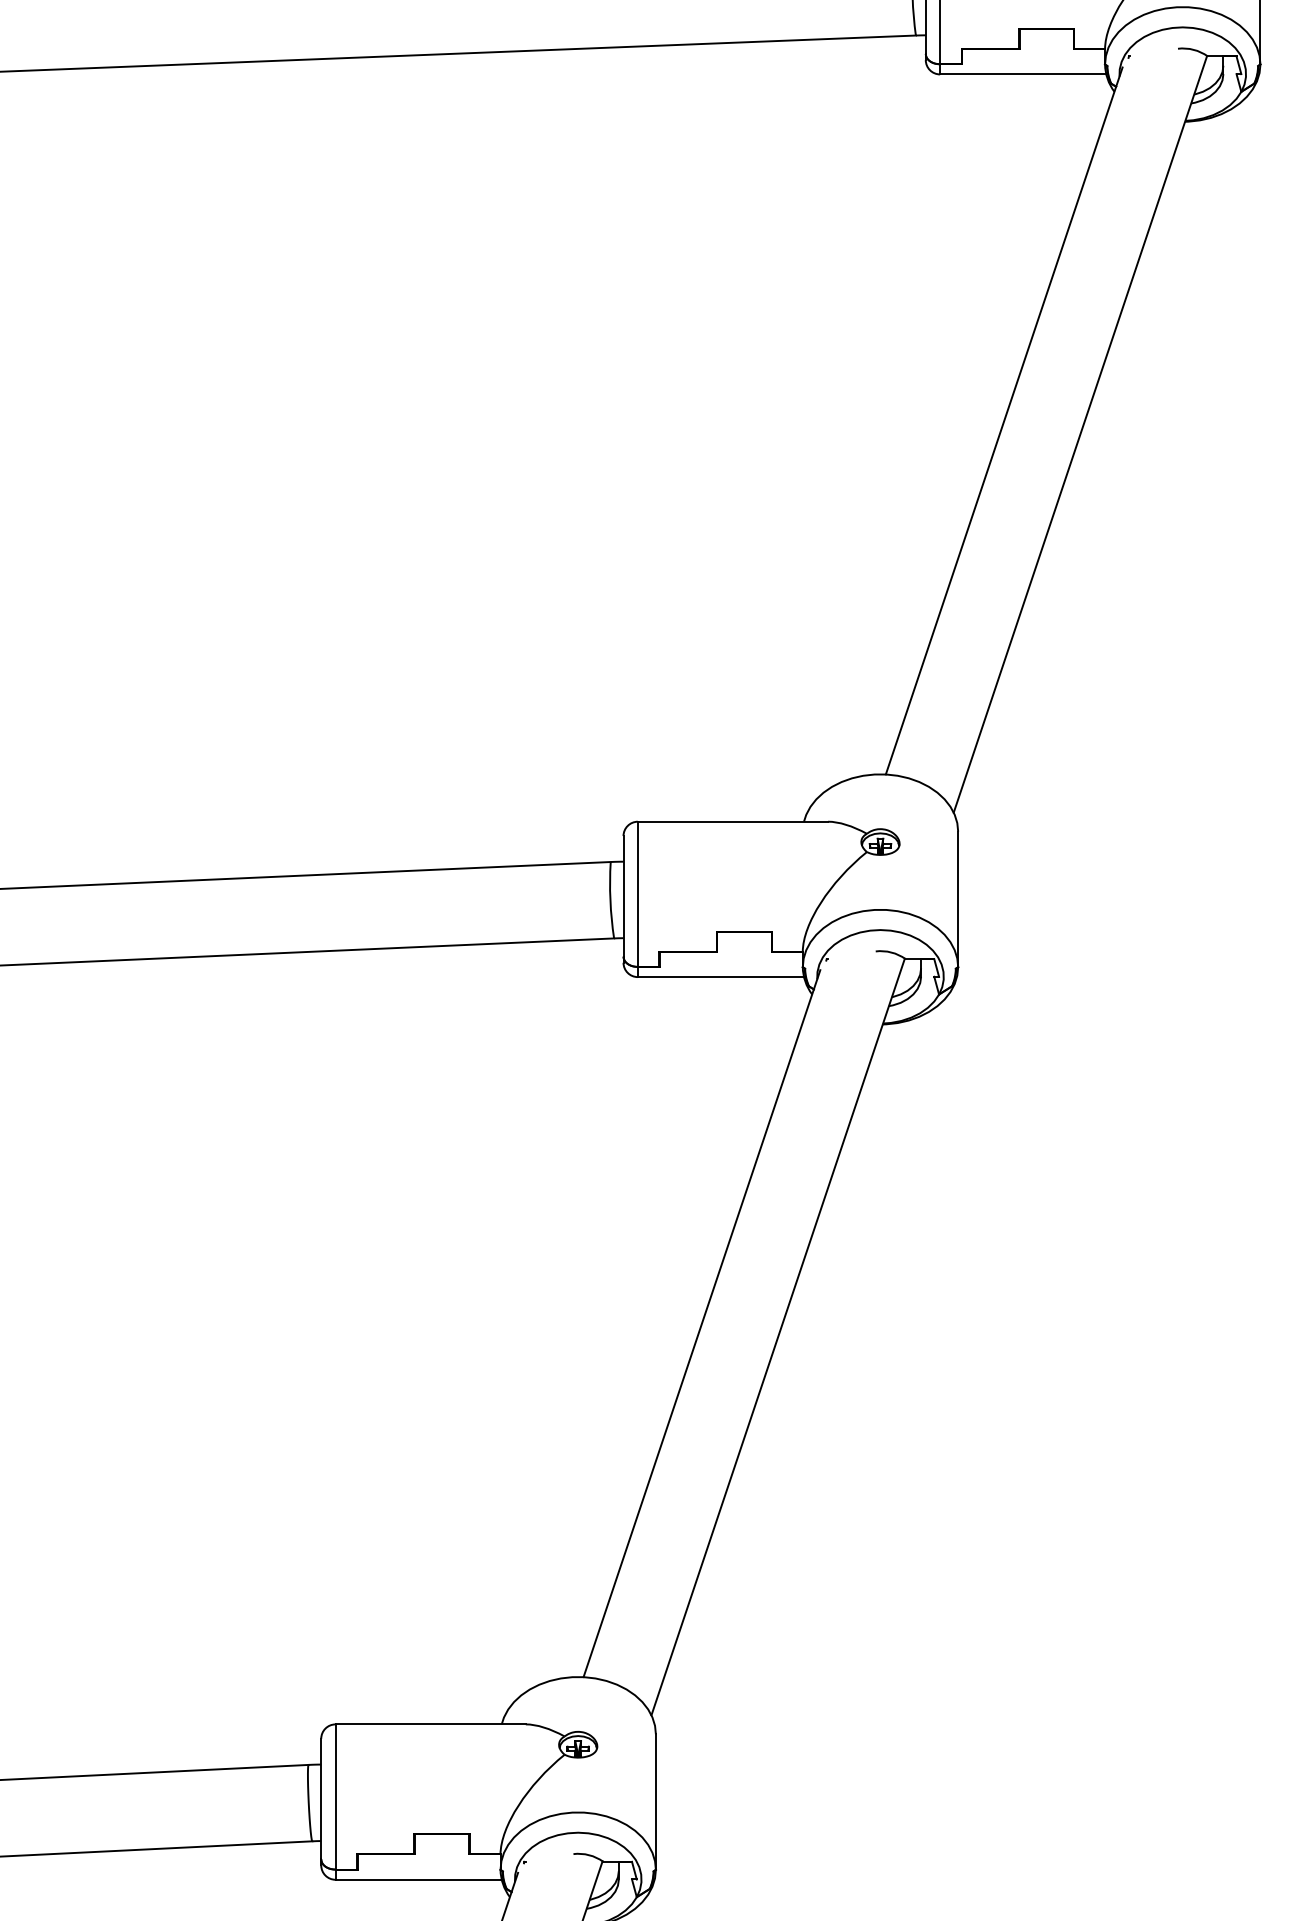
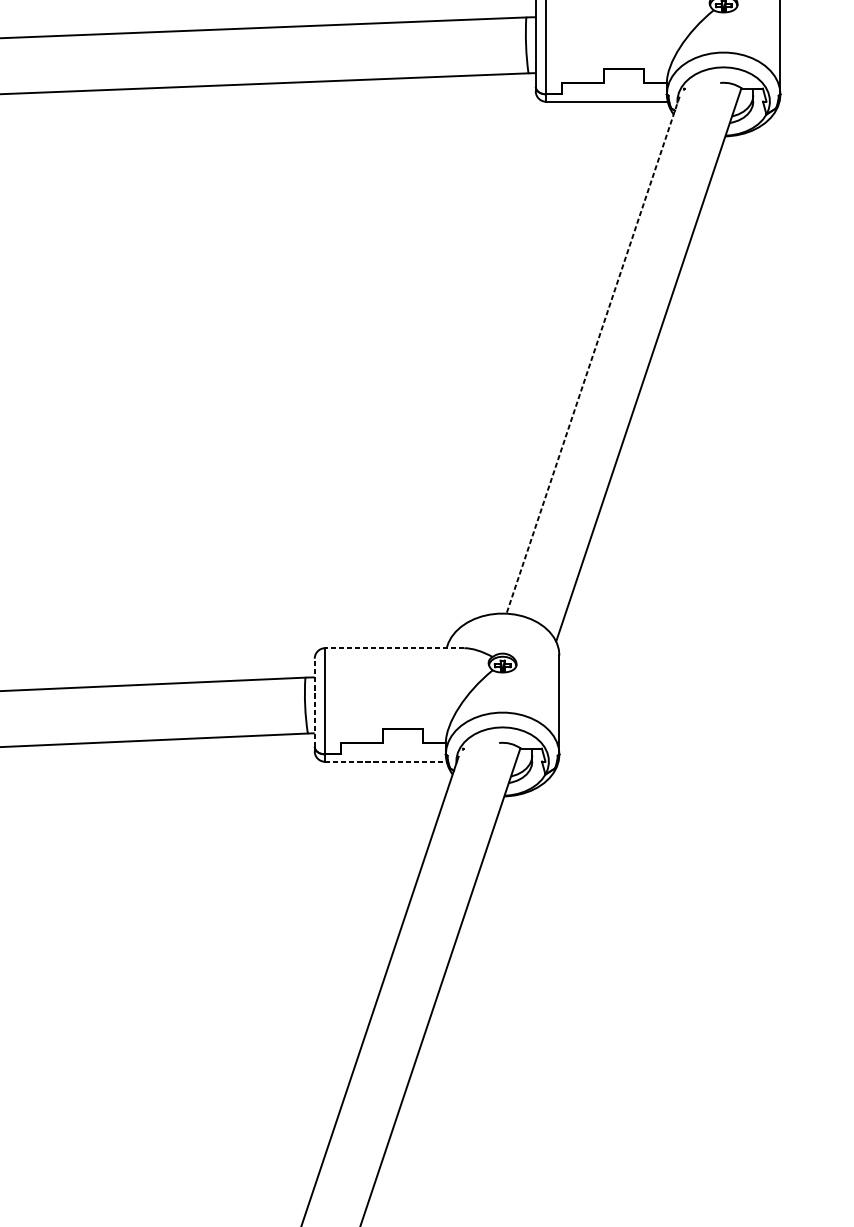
line: (1004, 421) -> (593, 355), solid -> dashed
line: (732, 821) -> (394, 648), solid -> dashed
line: (623, 895) -> (314, 702), solid -> dashed
line: (721, 977) -> (386, 762), solid -> dashed

